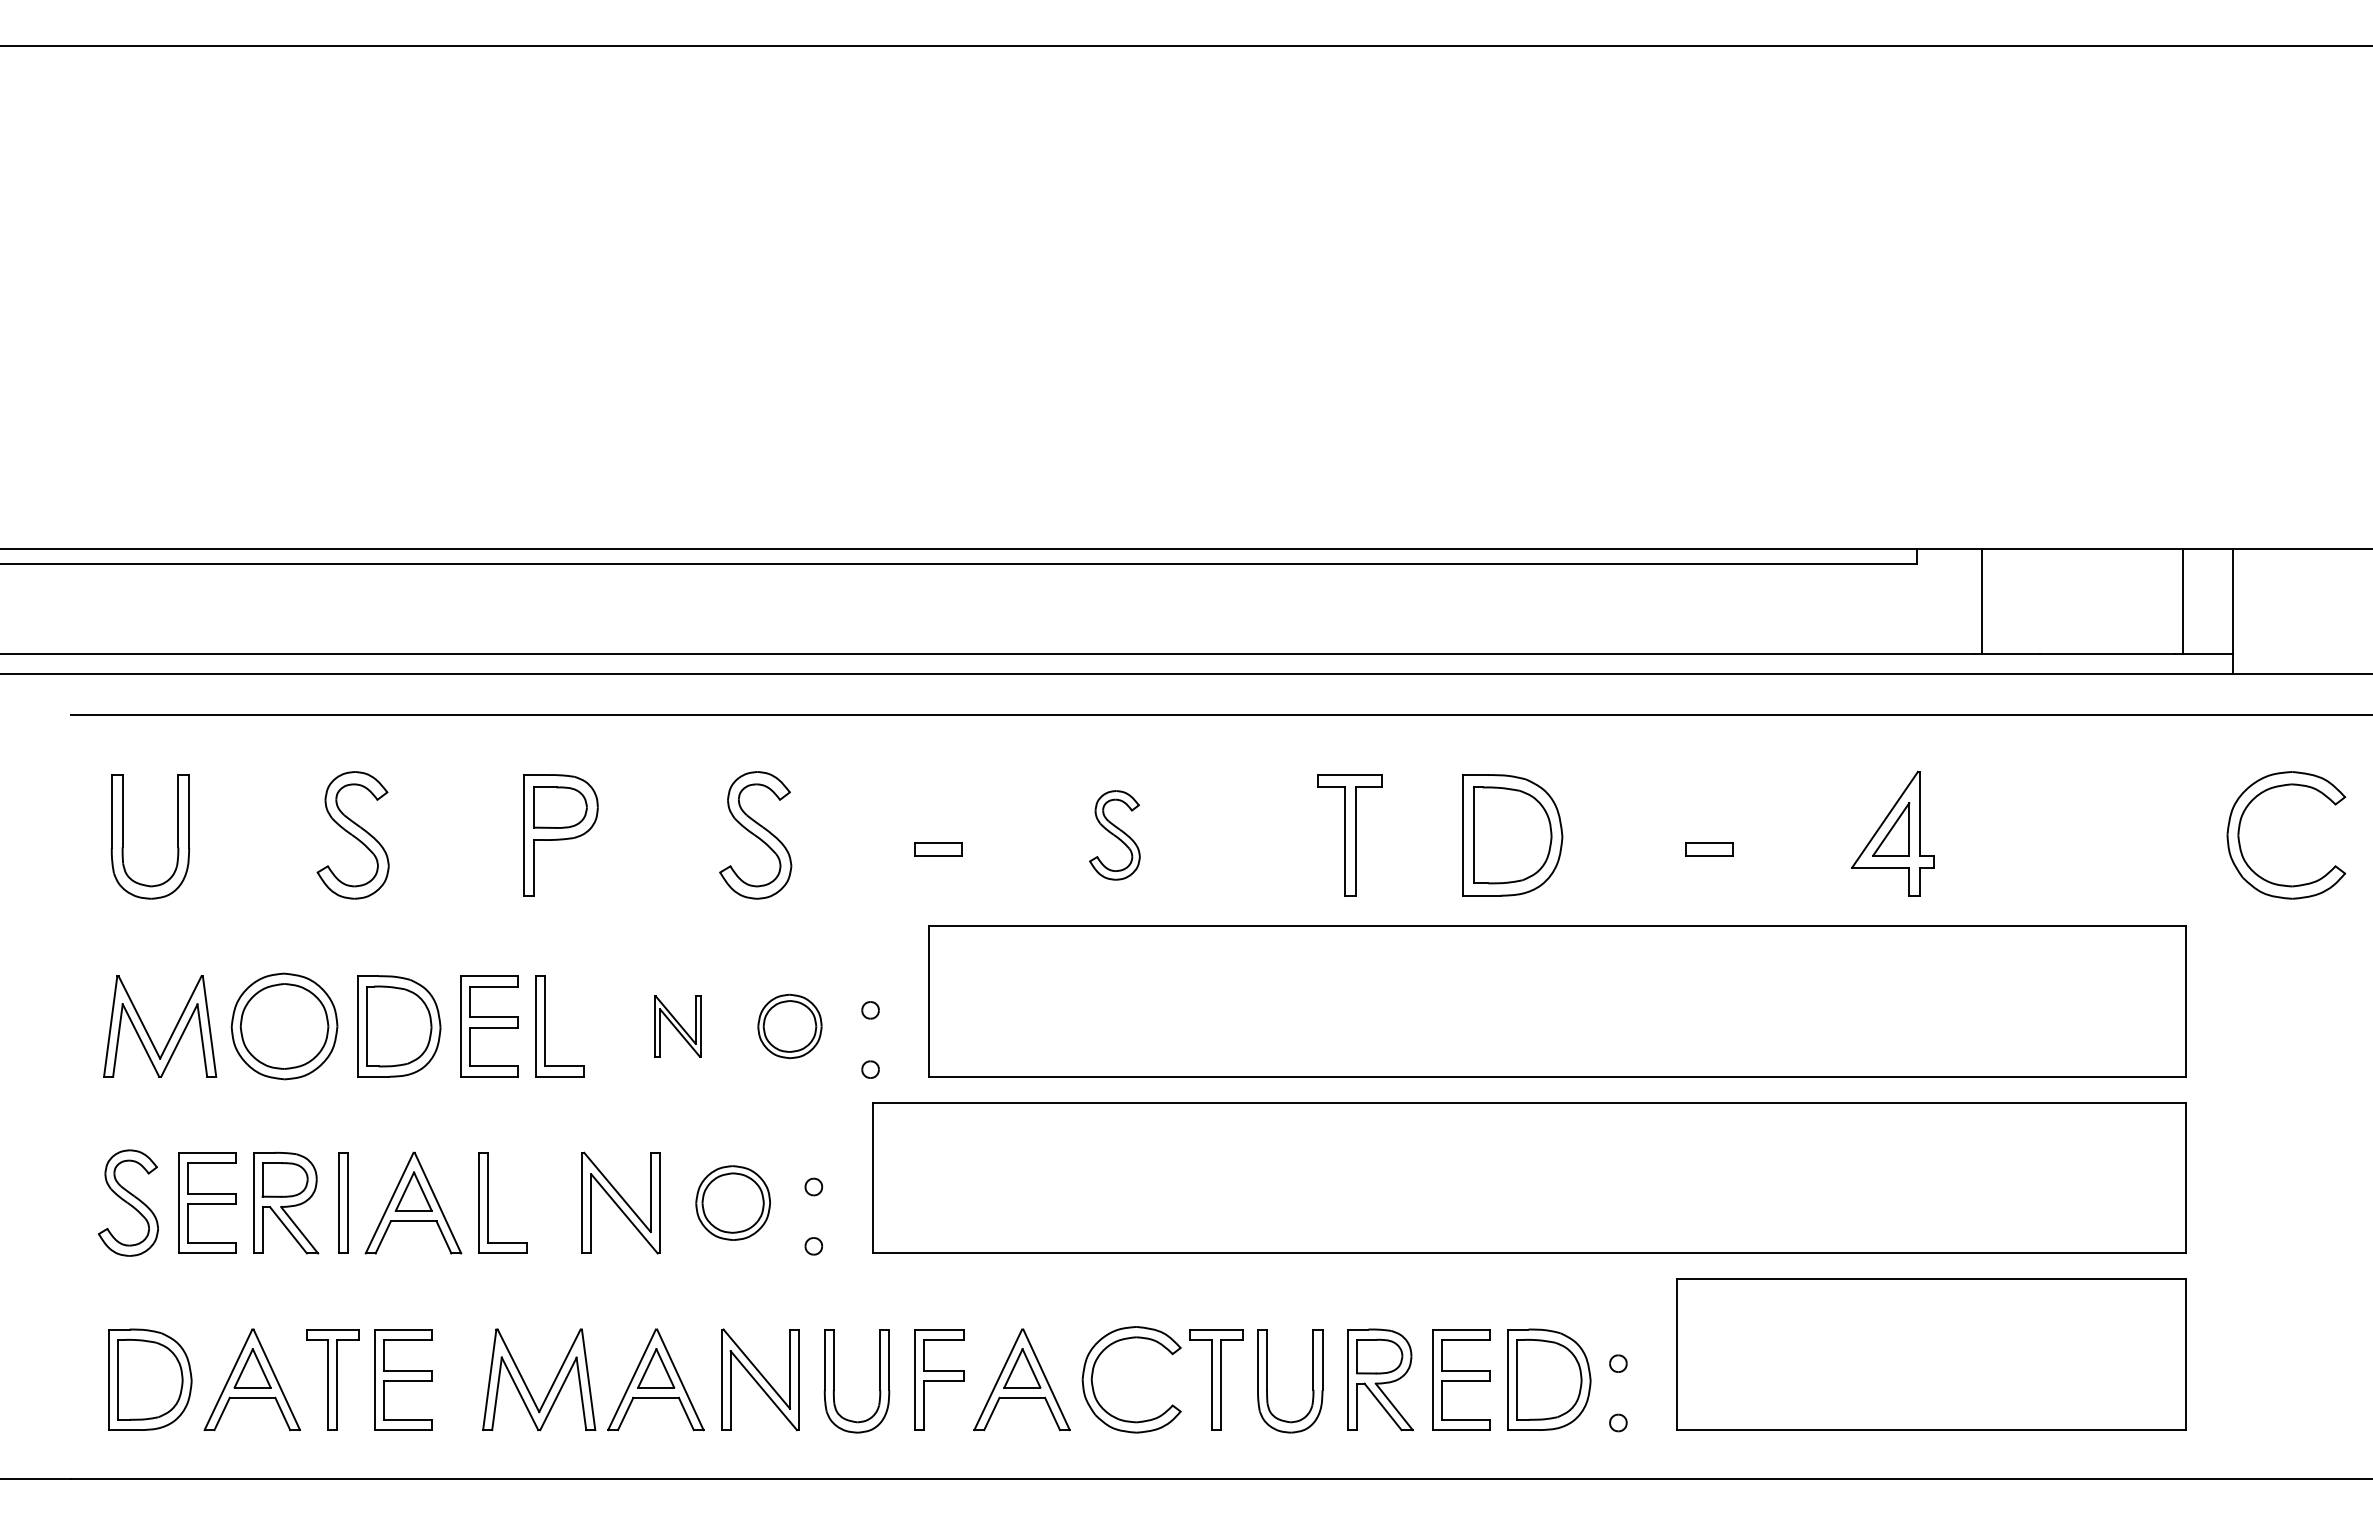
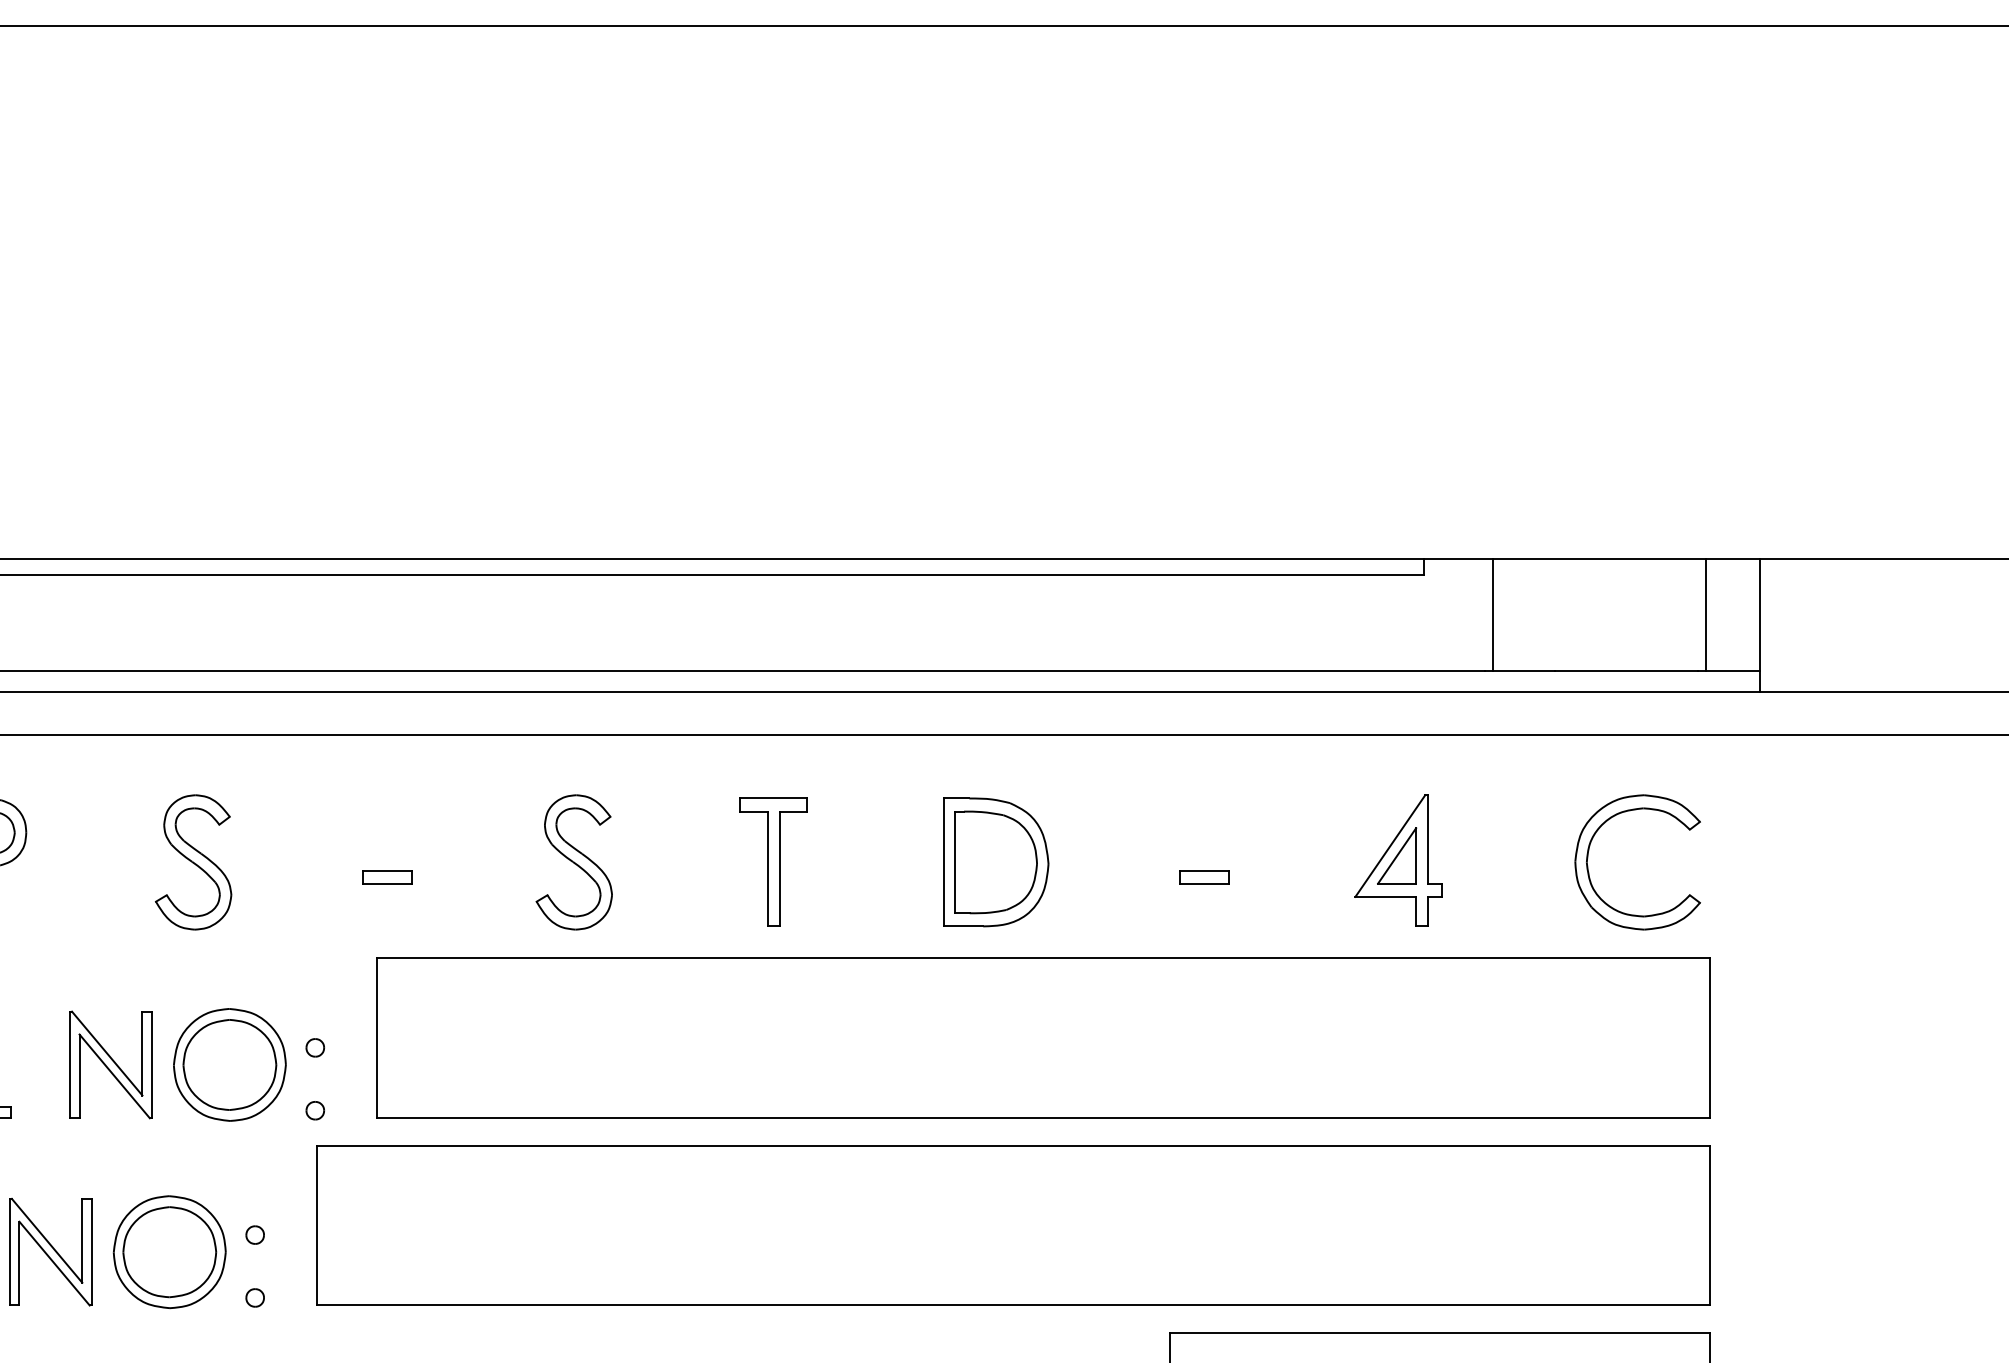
part: (1114, 835) -> (573, 862), size x1.43
part: (1349, 835) -> (773, 862), moved
part: (2240, 842) -> (1589, 869), moved
part: (677, 1026) -> (110, 1064), size x1.67
part: (789, 1026) -> (229, 1064), size x1.67
part: (732, 1202) -> (168, 1251), size x1.43

